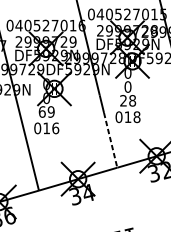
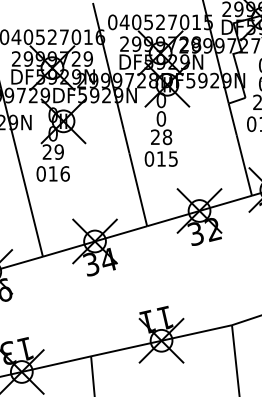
text: (42, 111) -> (47, 151), 69 -> 29
text: (137, 116) -> (173, 158), 018 -> 015
line: (110, 140) -> (138, 189), dashed -> solid

